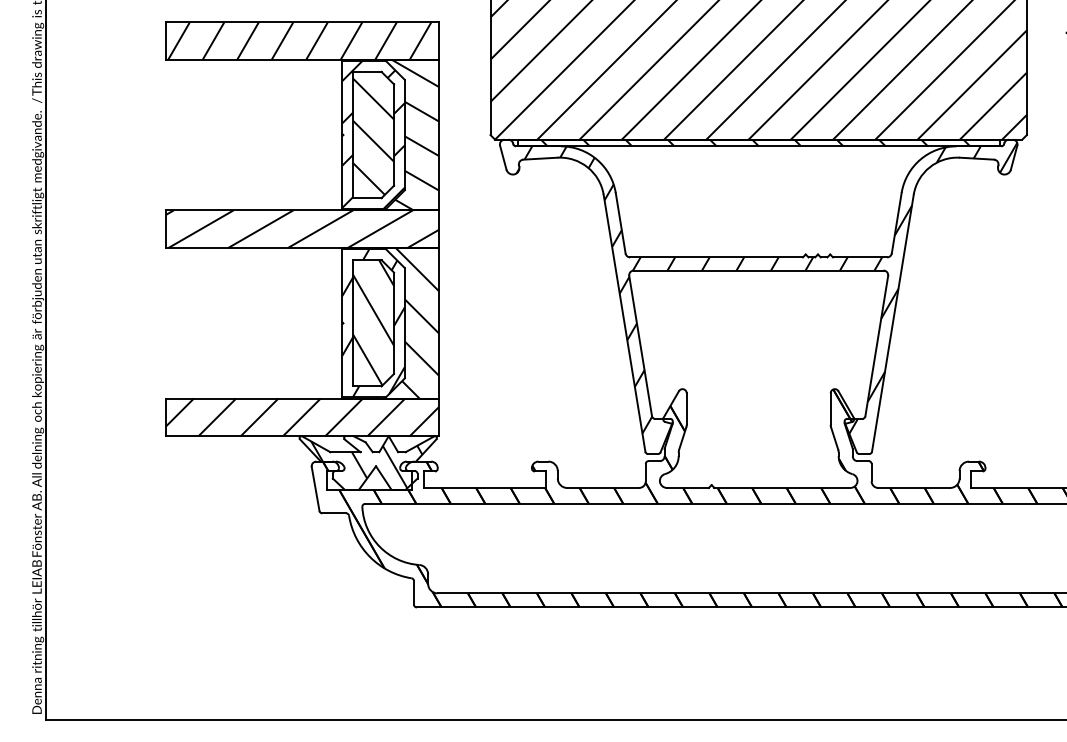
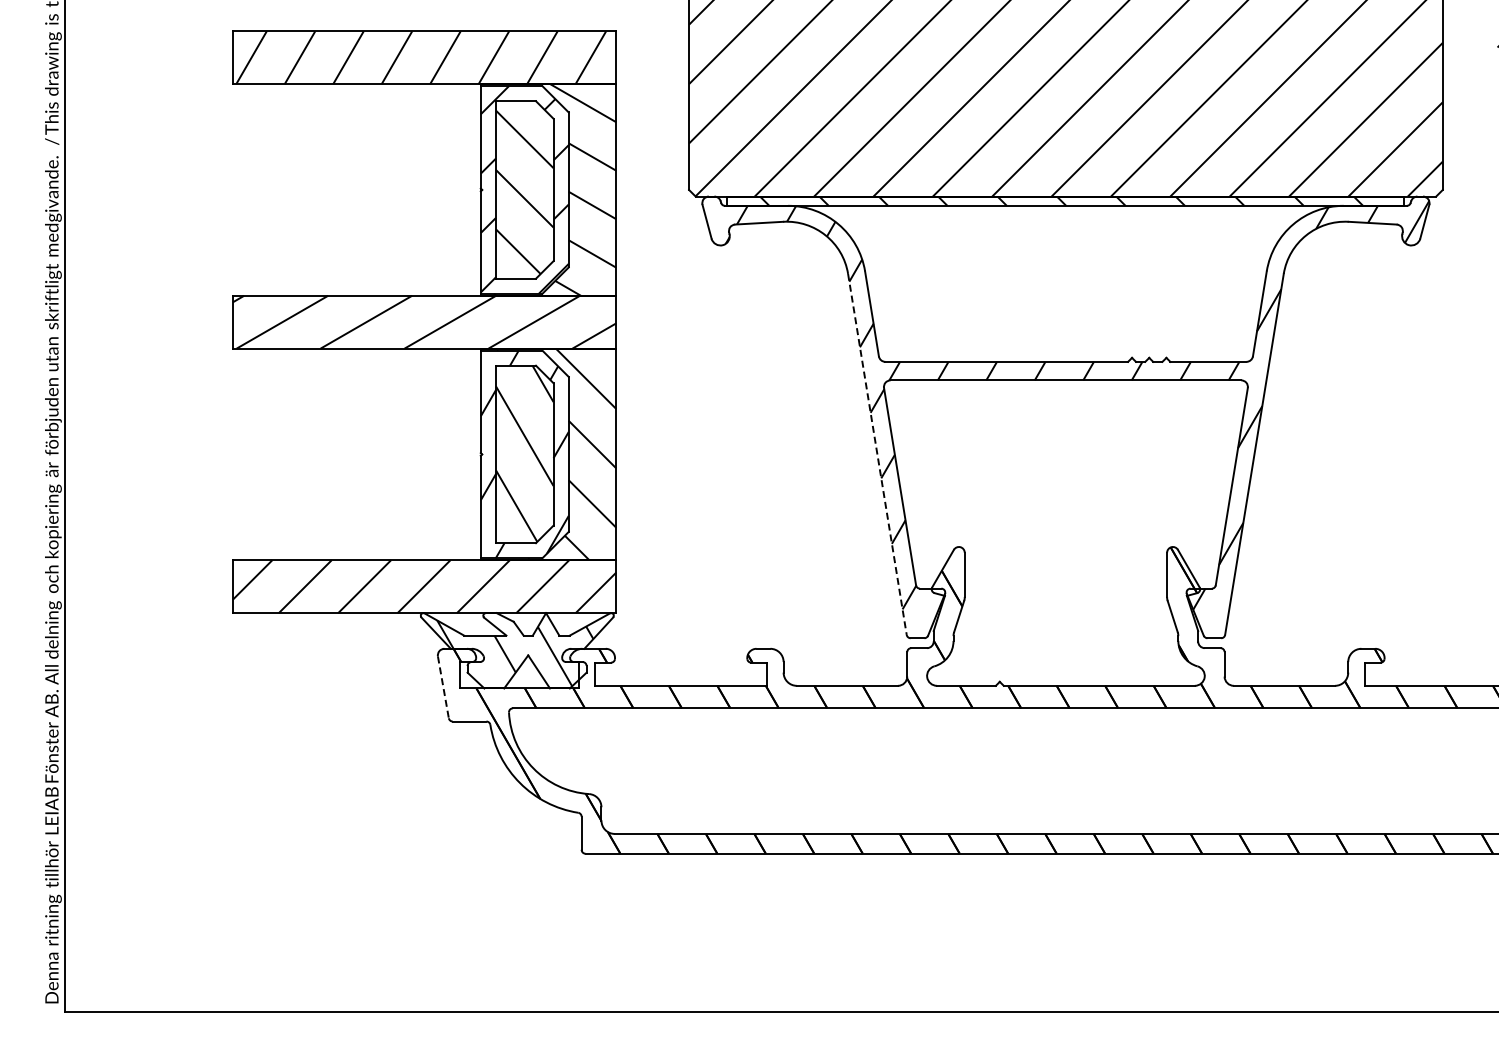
line: (624, 323) -> (877, 454), solid -> dashed
line: (315, 489) -> (443, 687), solid -> dashed

